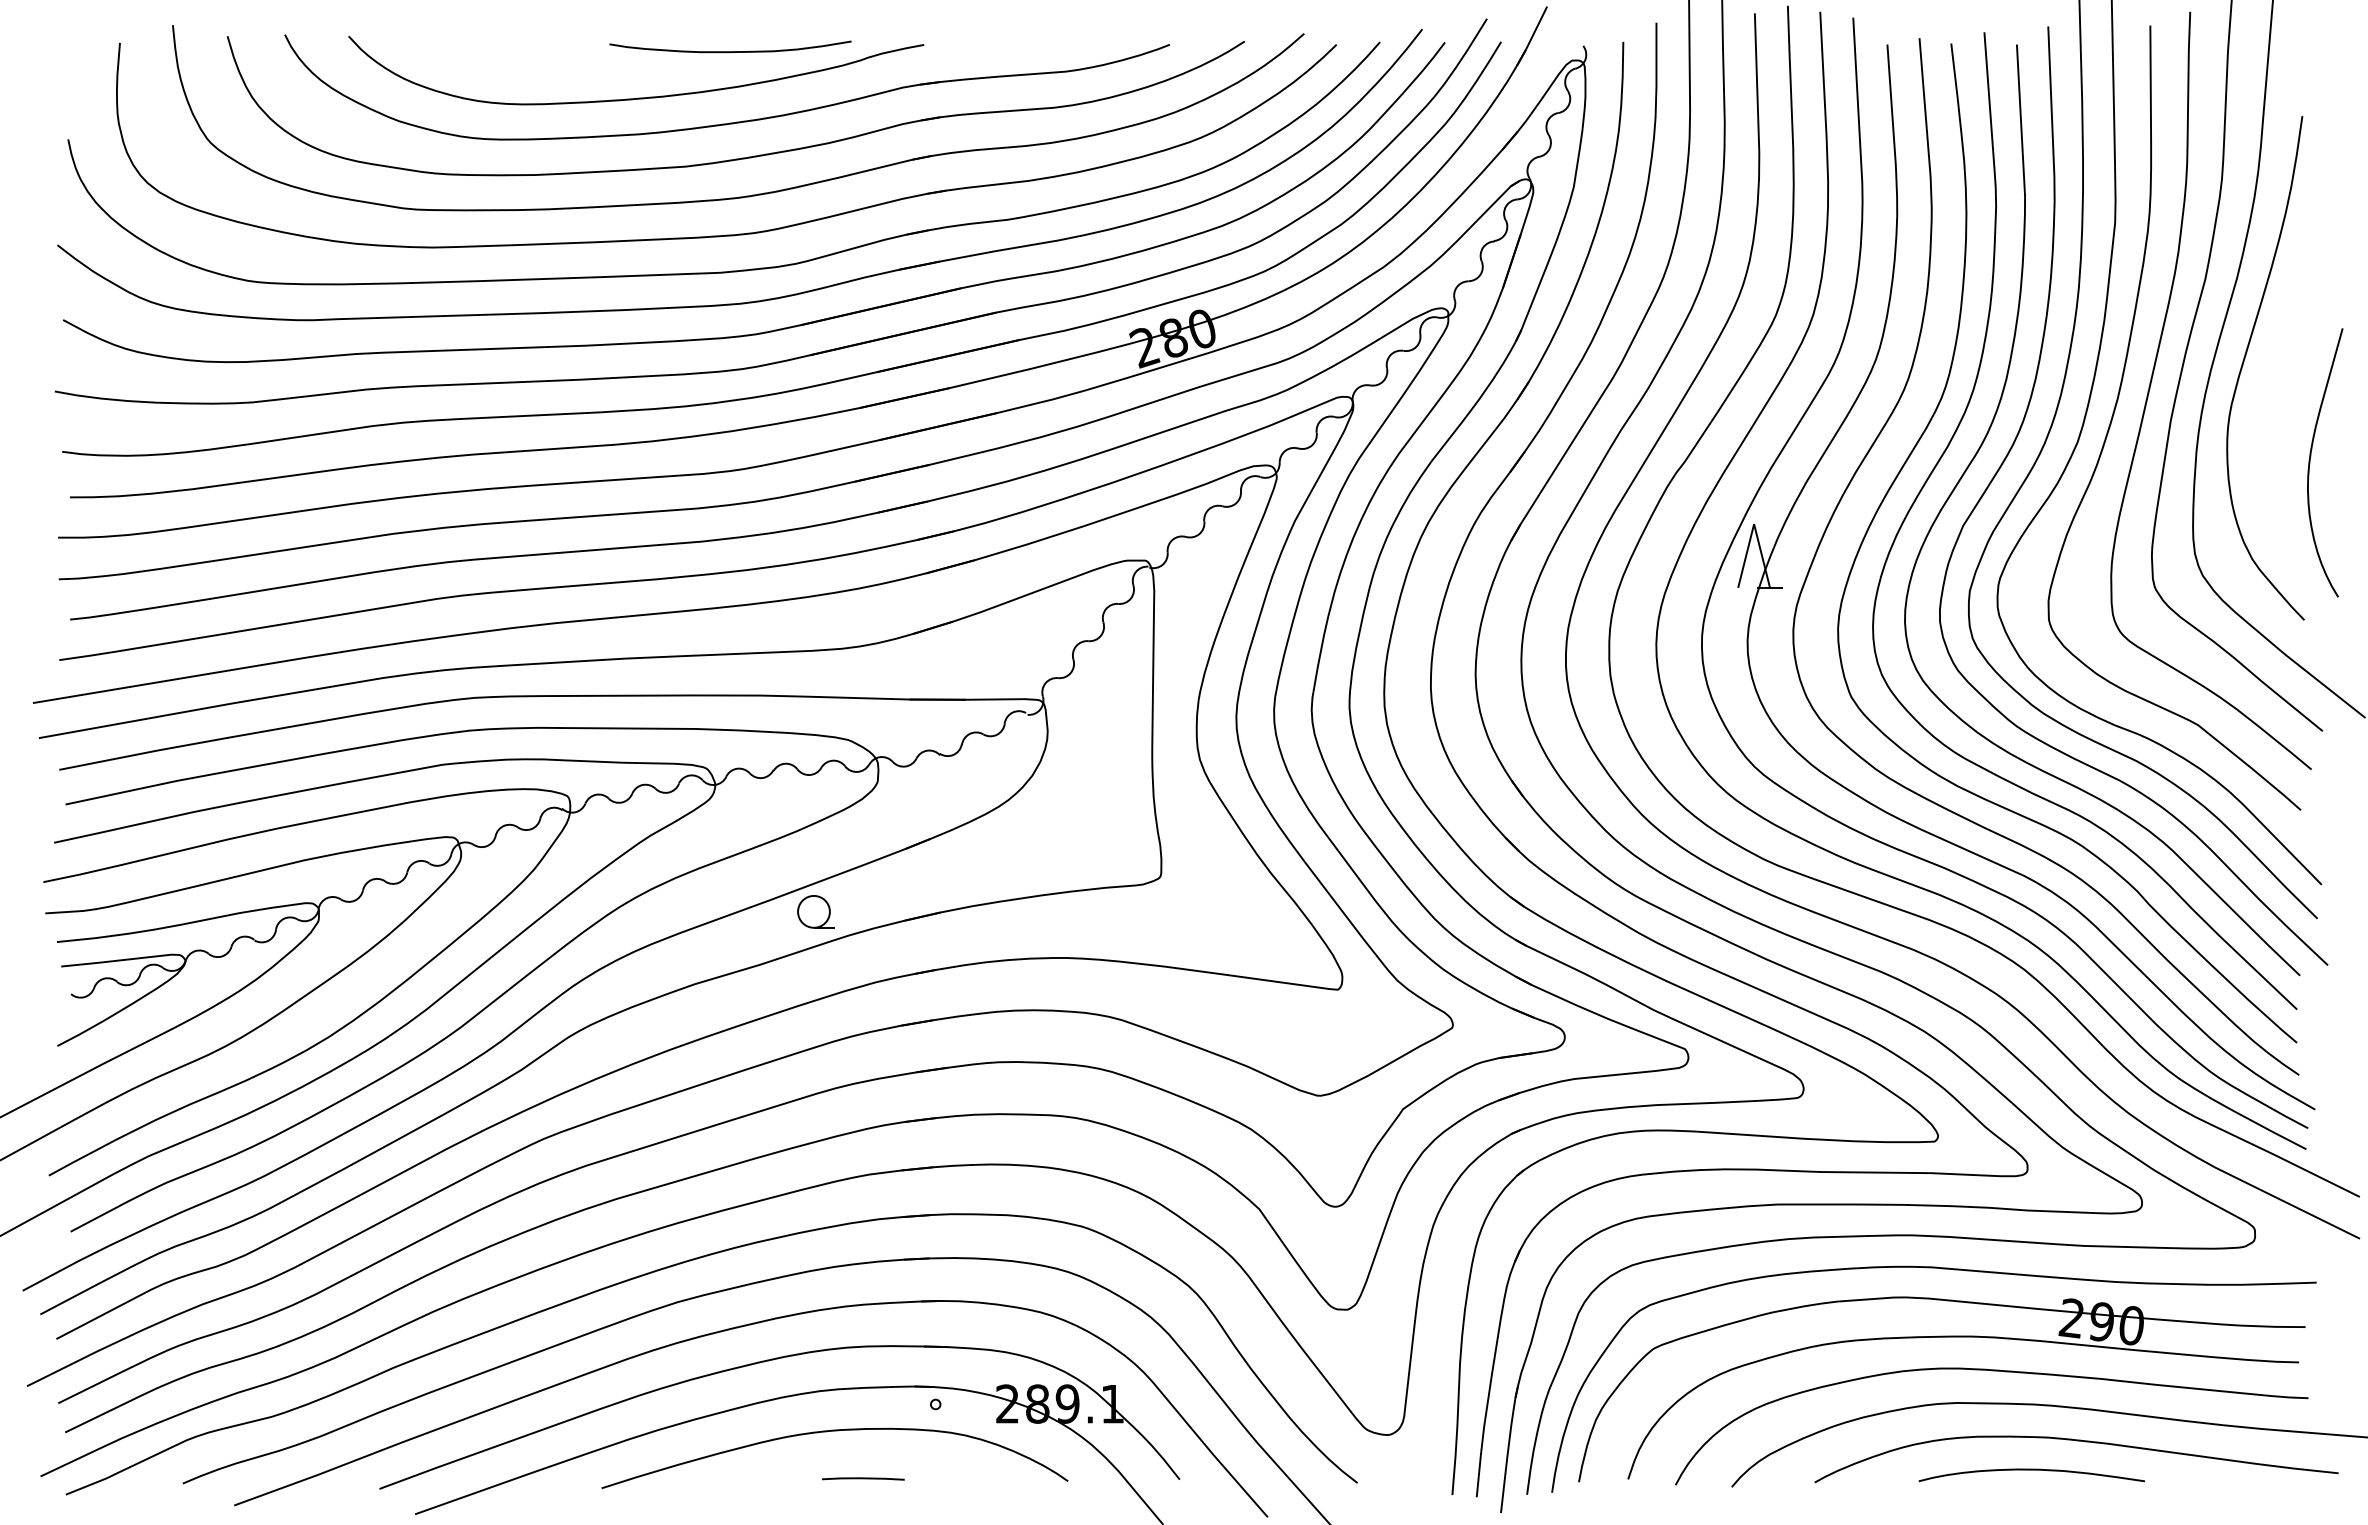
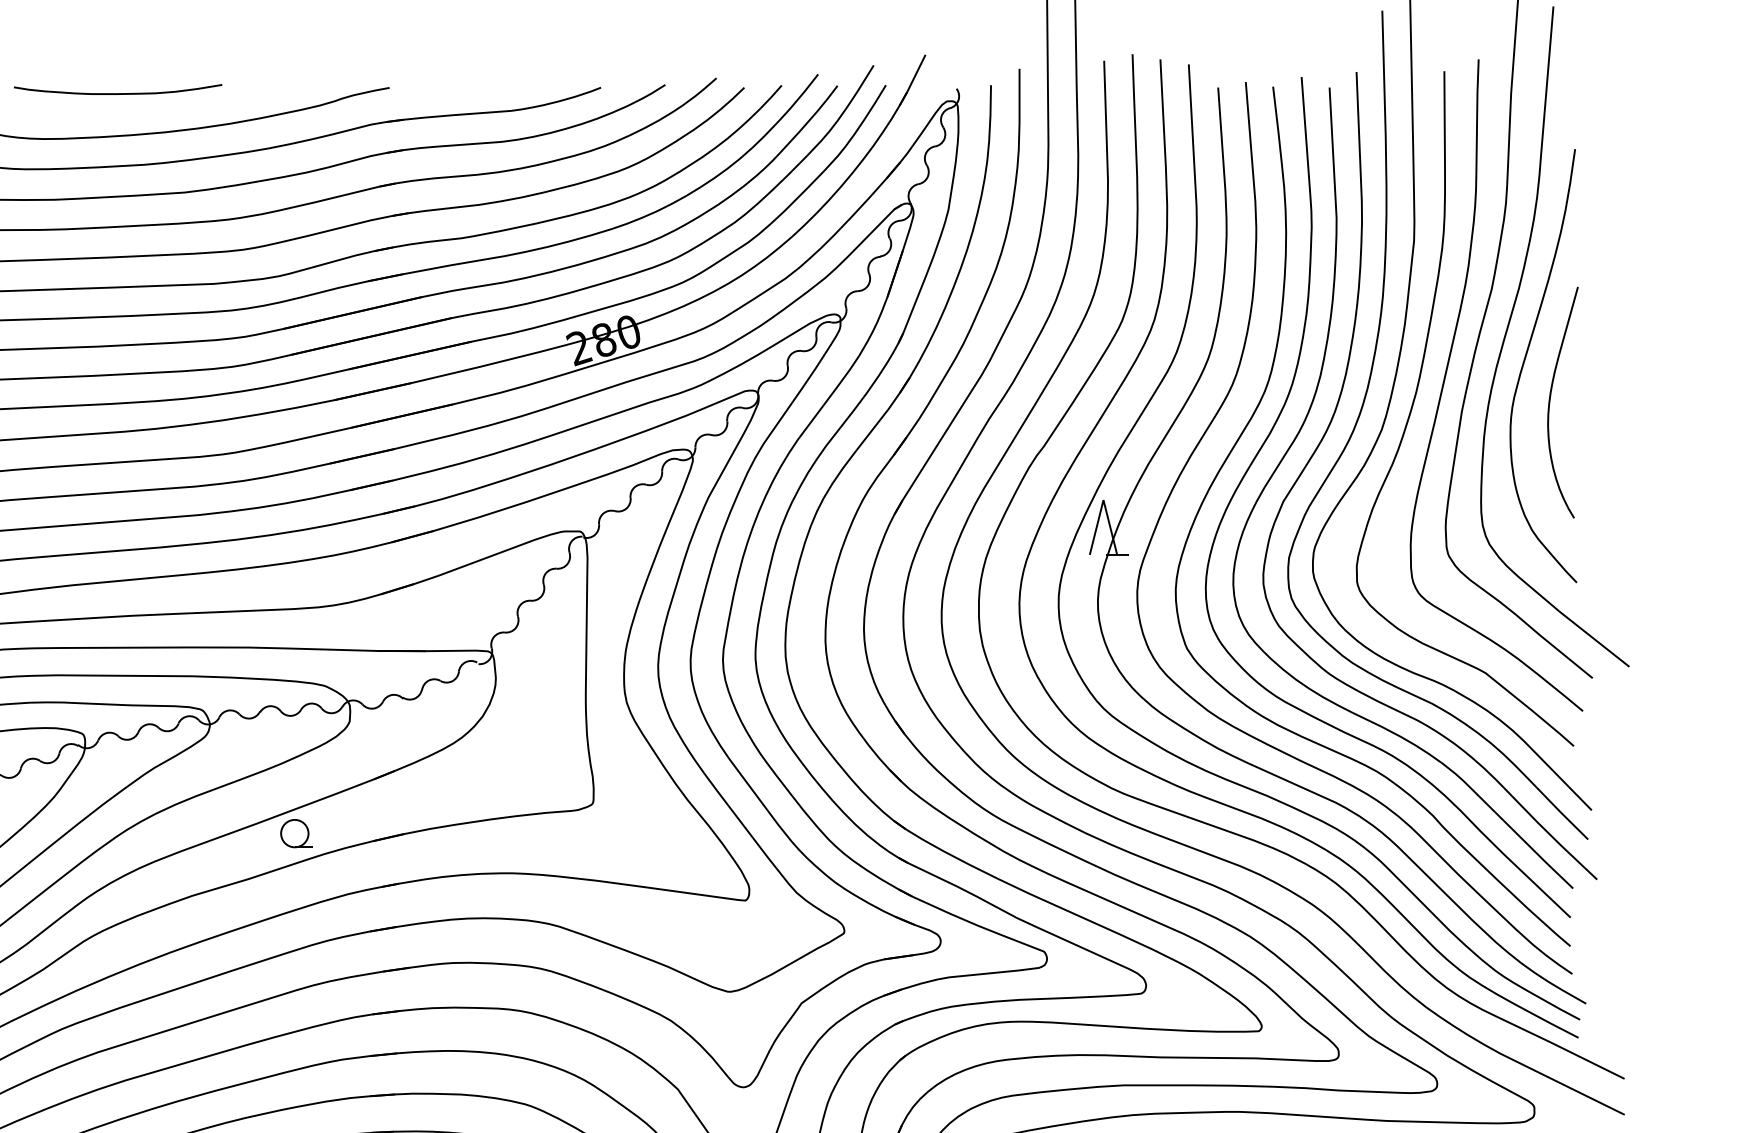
curve: (730, 51) -> (118, 93), moved
curve: (2310, 462) -> (1550, 402), moved

